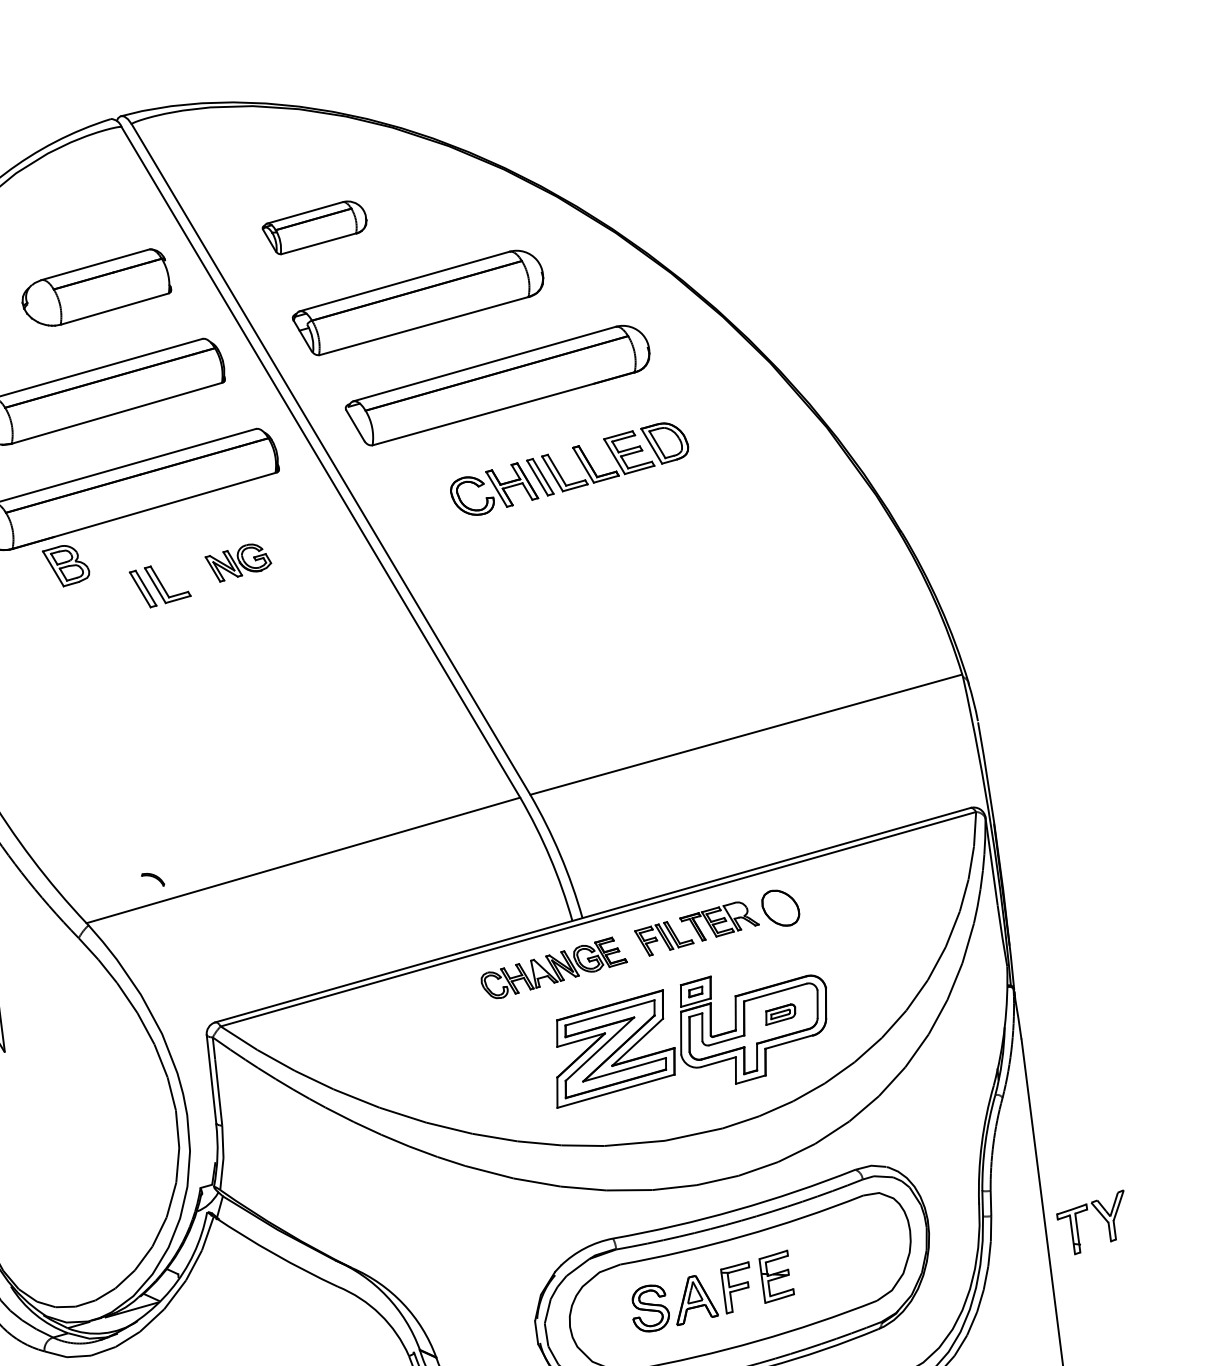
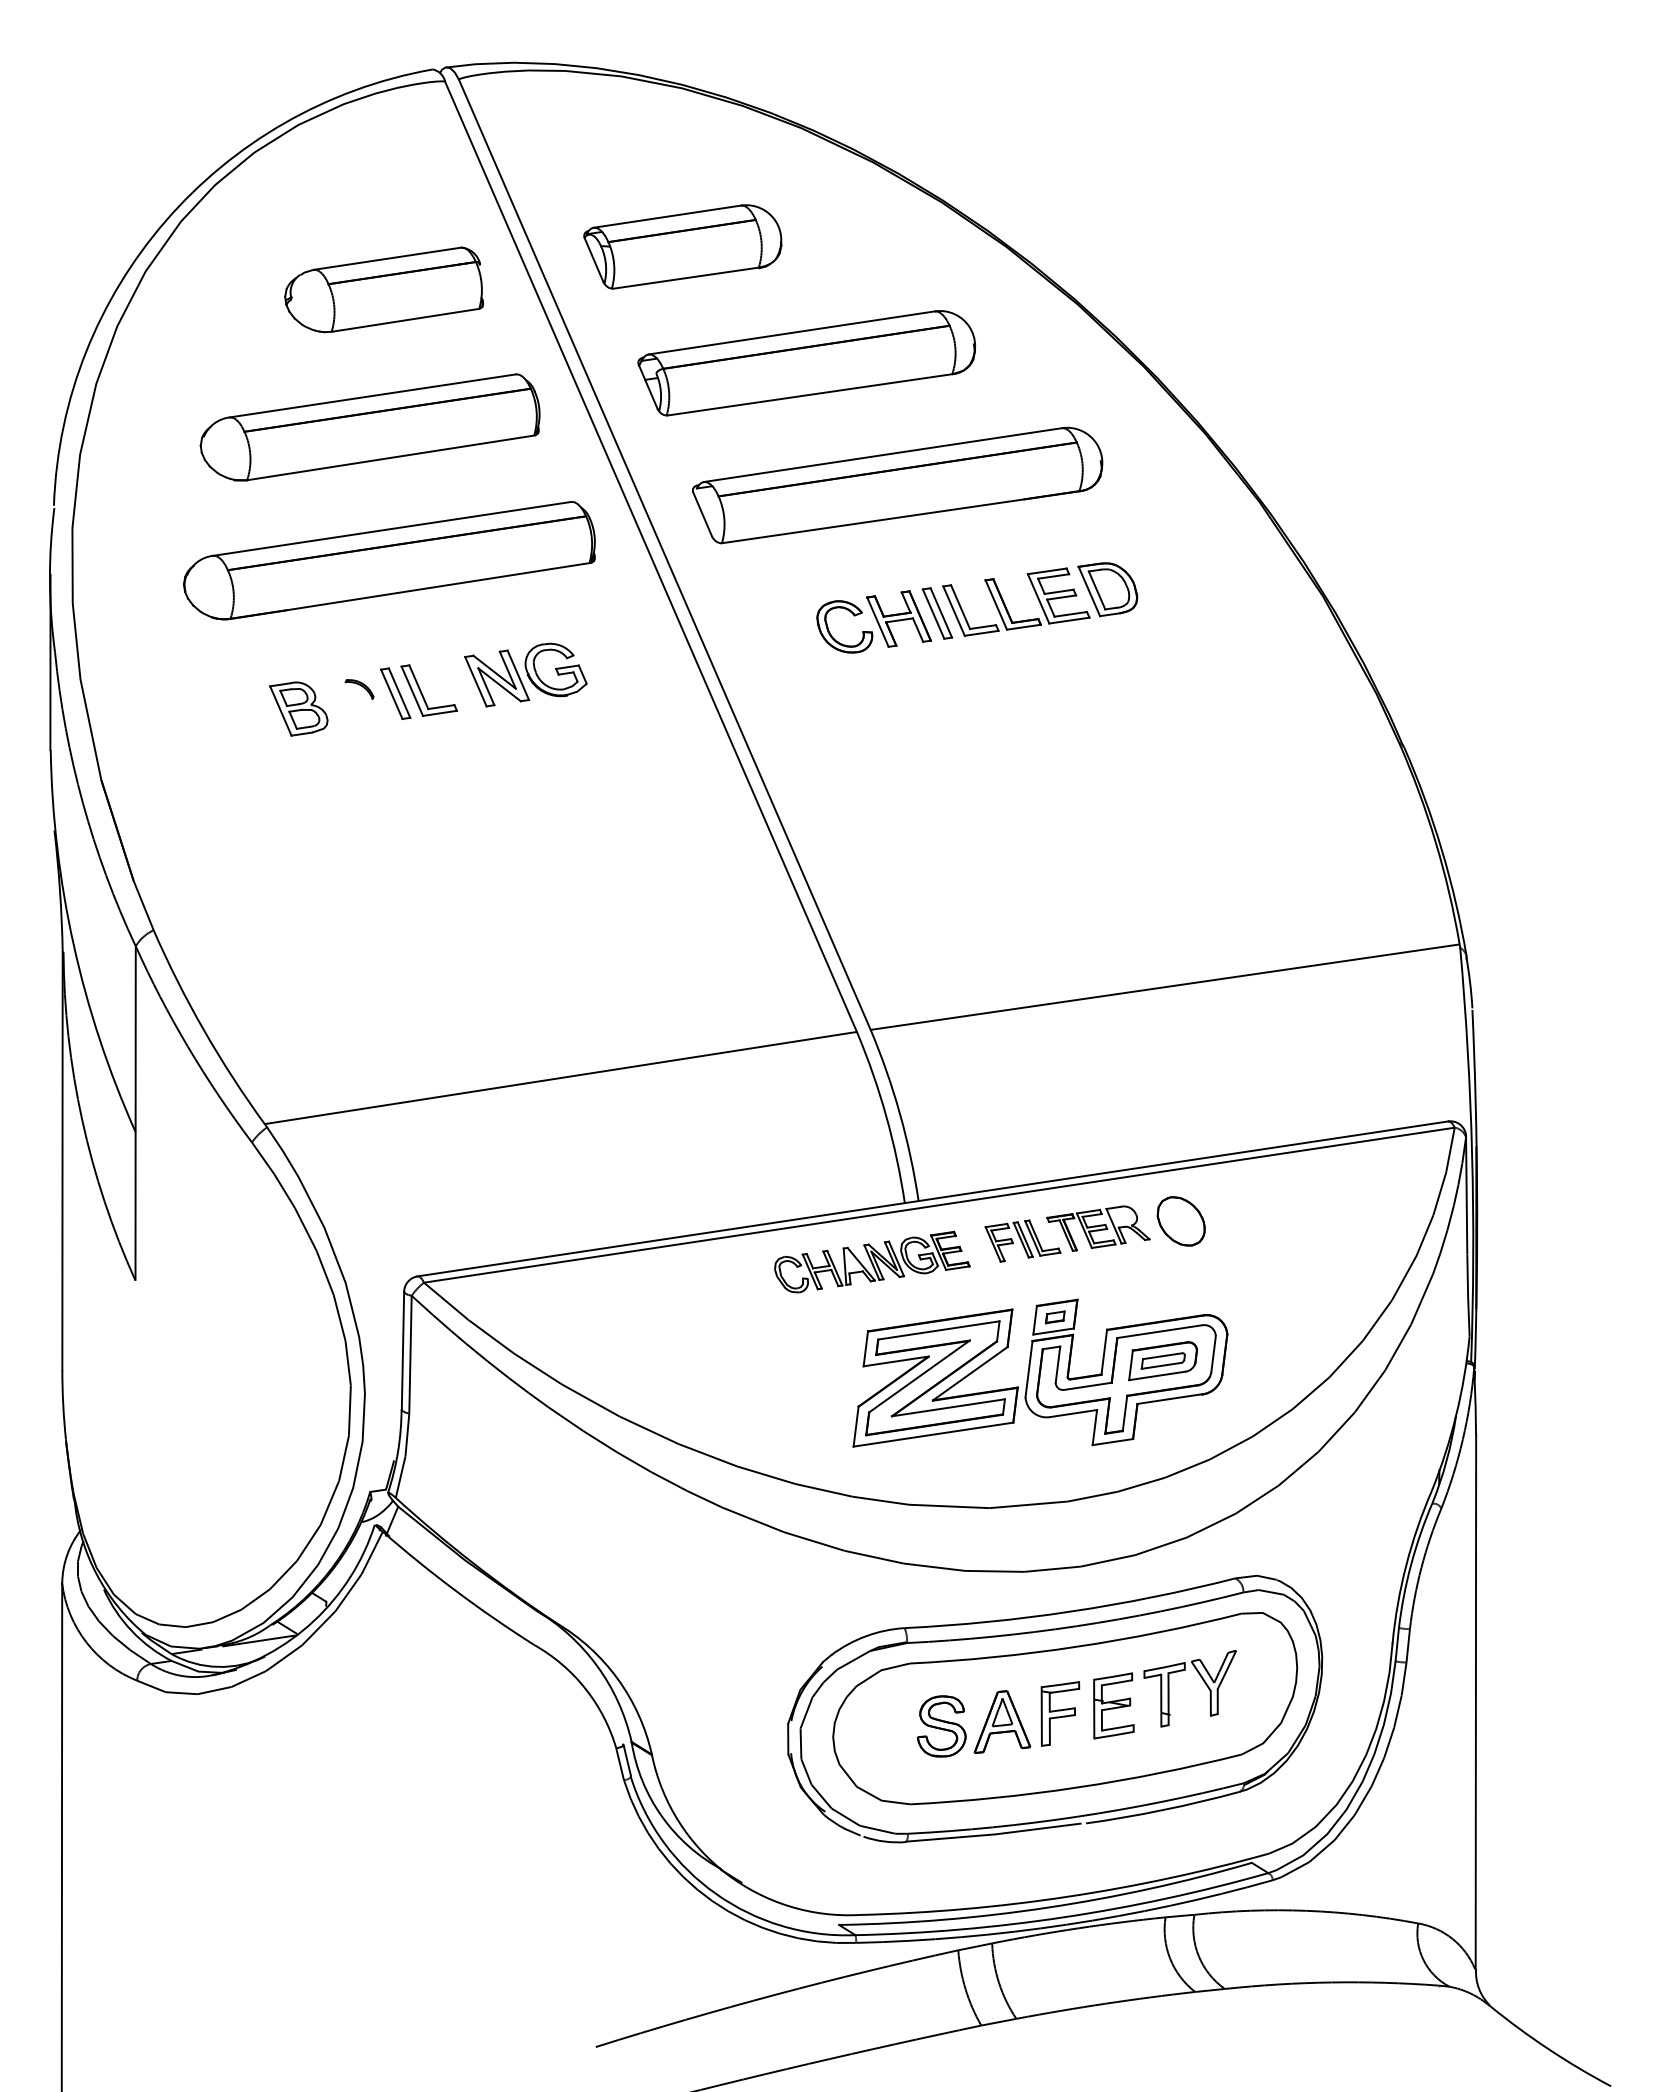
part: (314, 227) -> (682, 246), size x1.43
part: (238, 562) -> (525, 674), size x1.43
part: (66, 565) -> (298, 708), moved
part: (152, 880) -> (359, 689), moved
part: (780, 1014) -> (1162, 1361), size x1.67
part: (1101, 1215) -> (1202, 1680), moved

